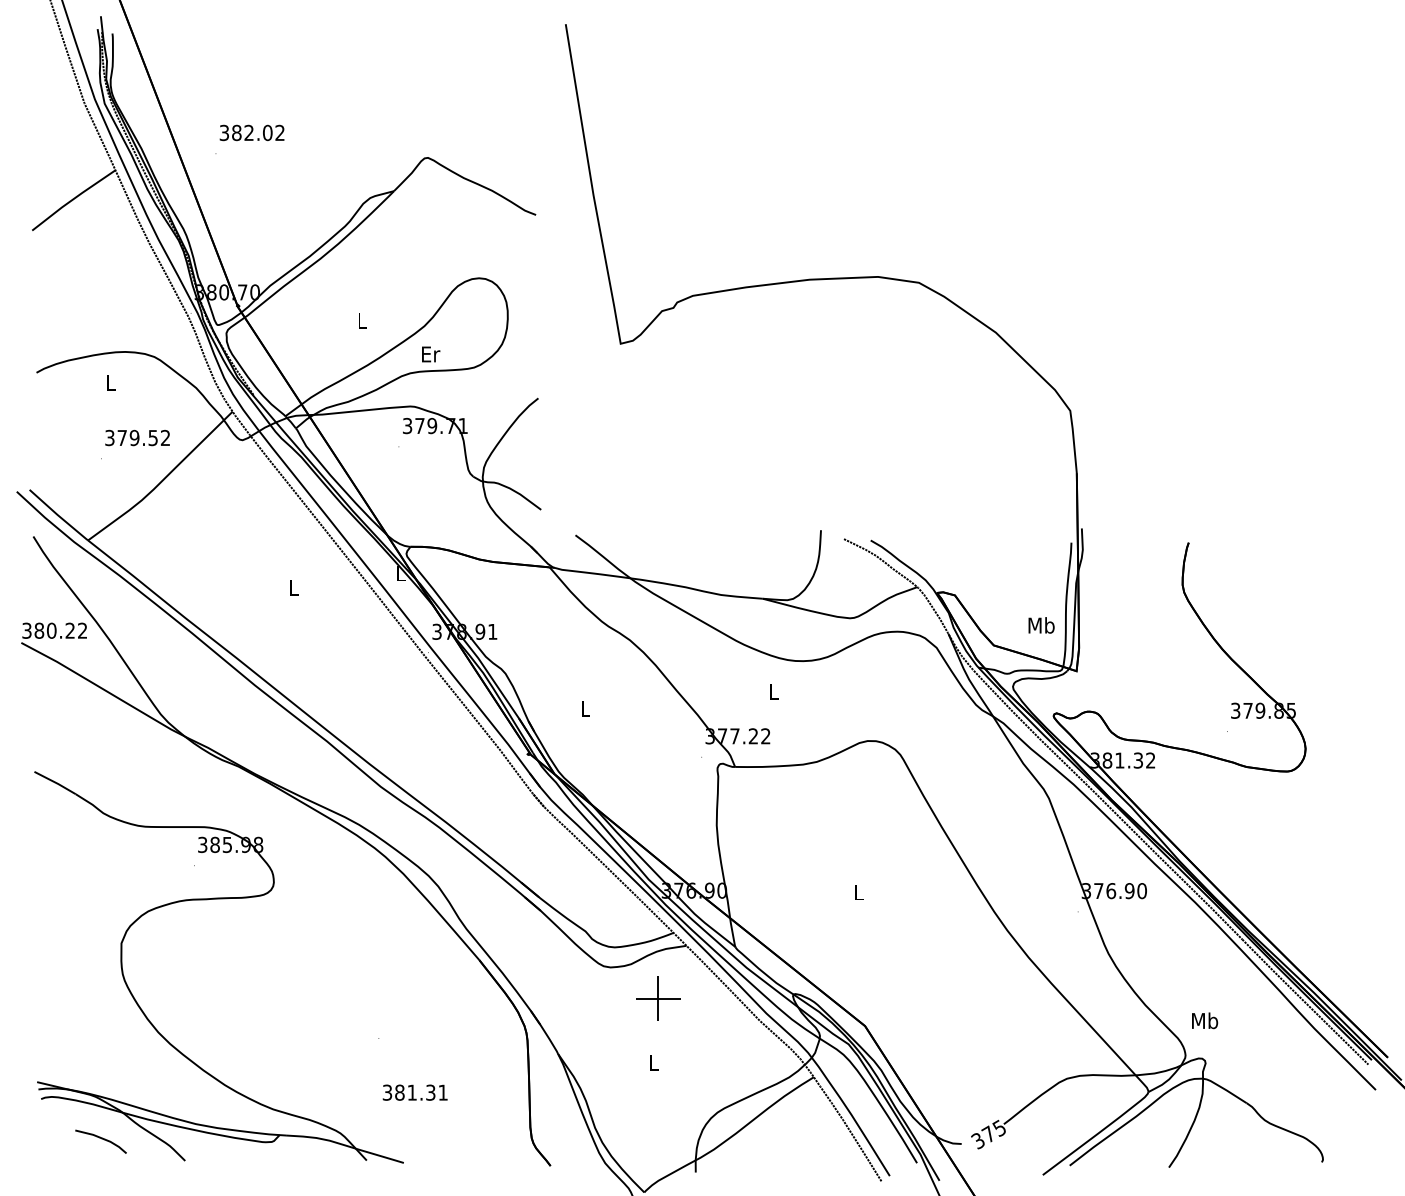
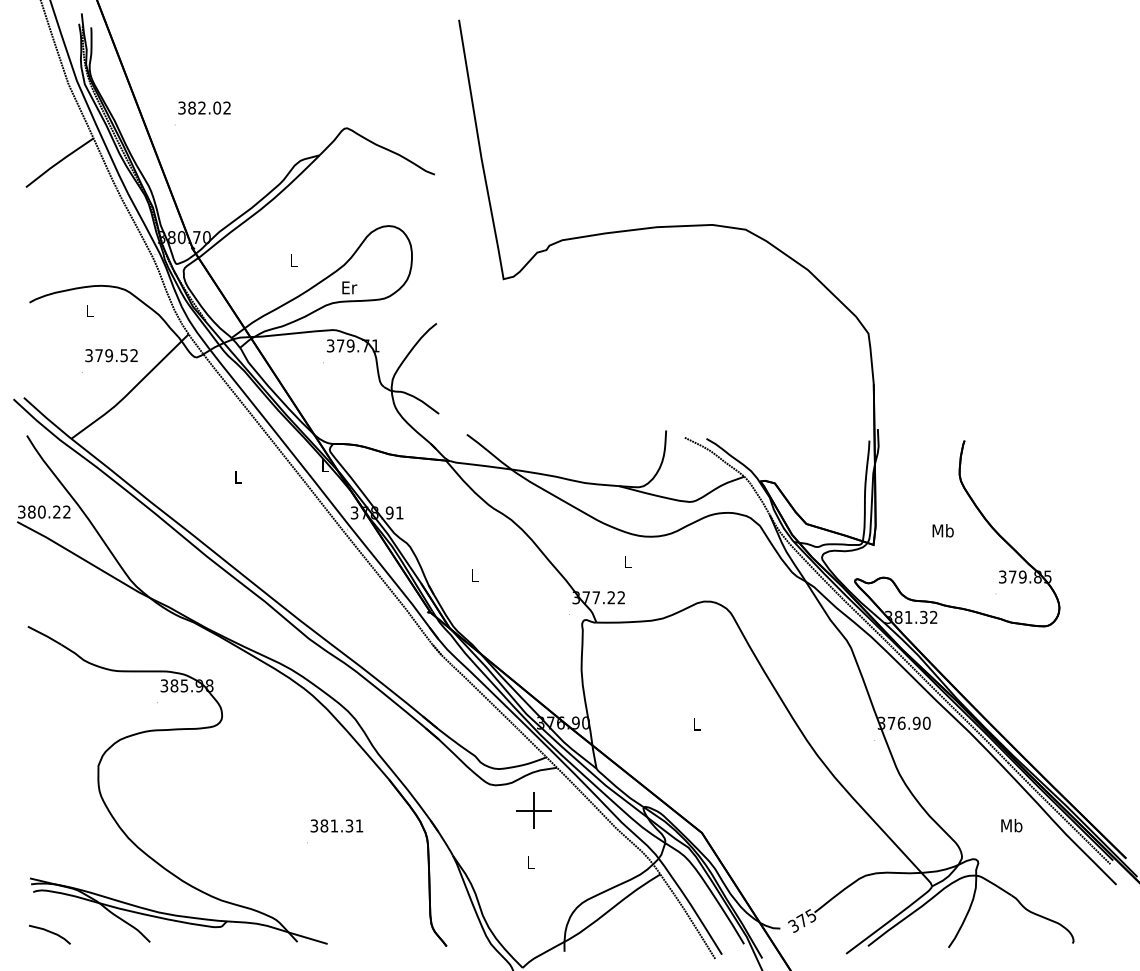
text: (1040, 625) -> (942, 530), moved
text: (1204, 1020) -> (1011, 825), moved
text: (414, 1092) -> (336, 825), moved
line: (100, 1138) -> (49, 932), moved

